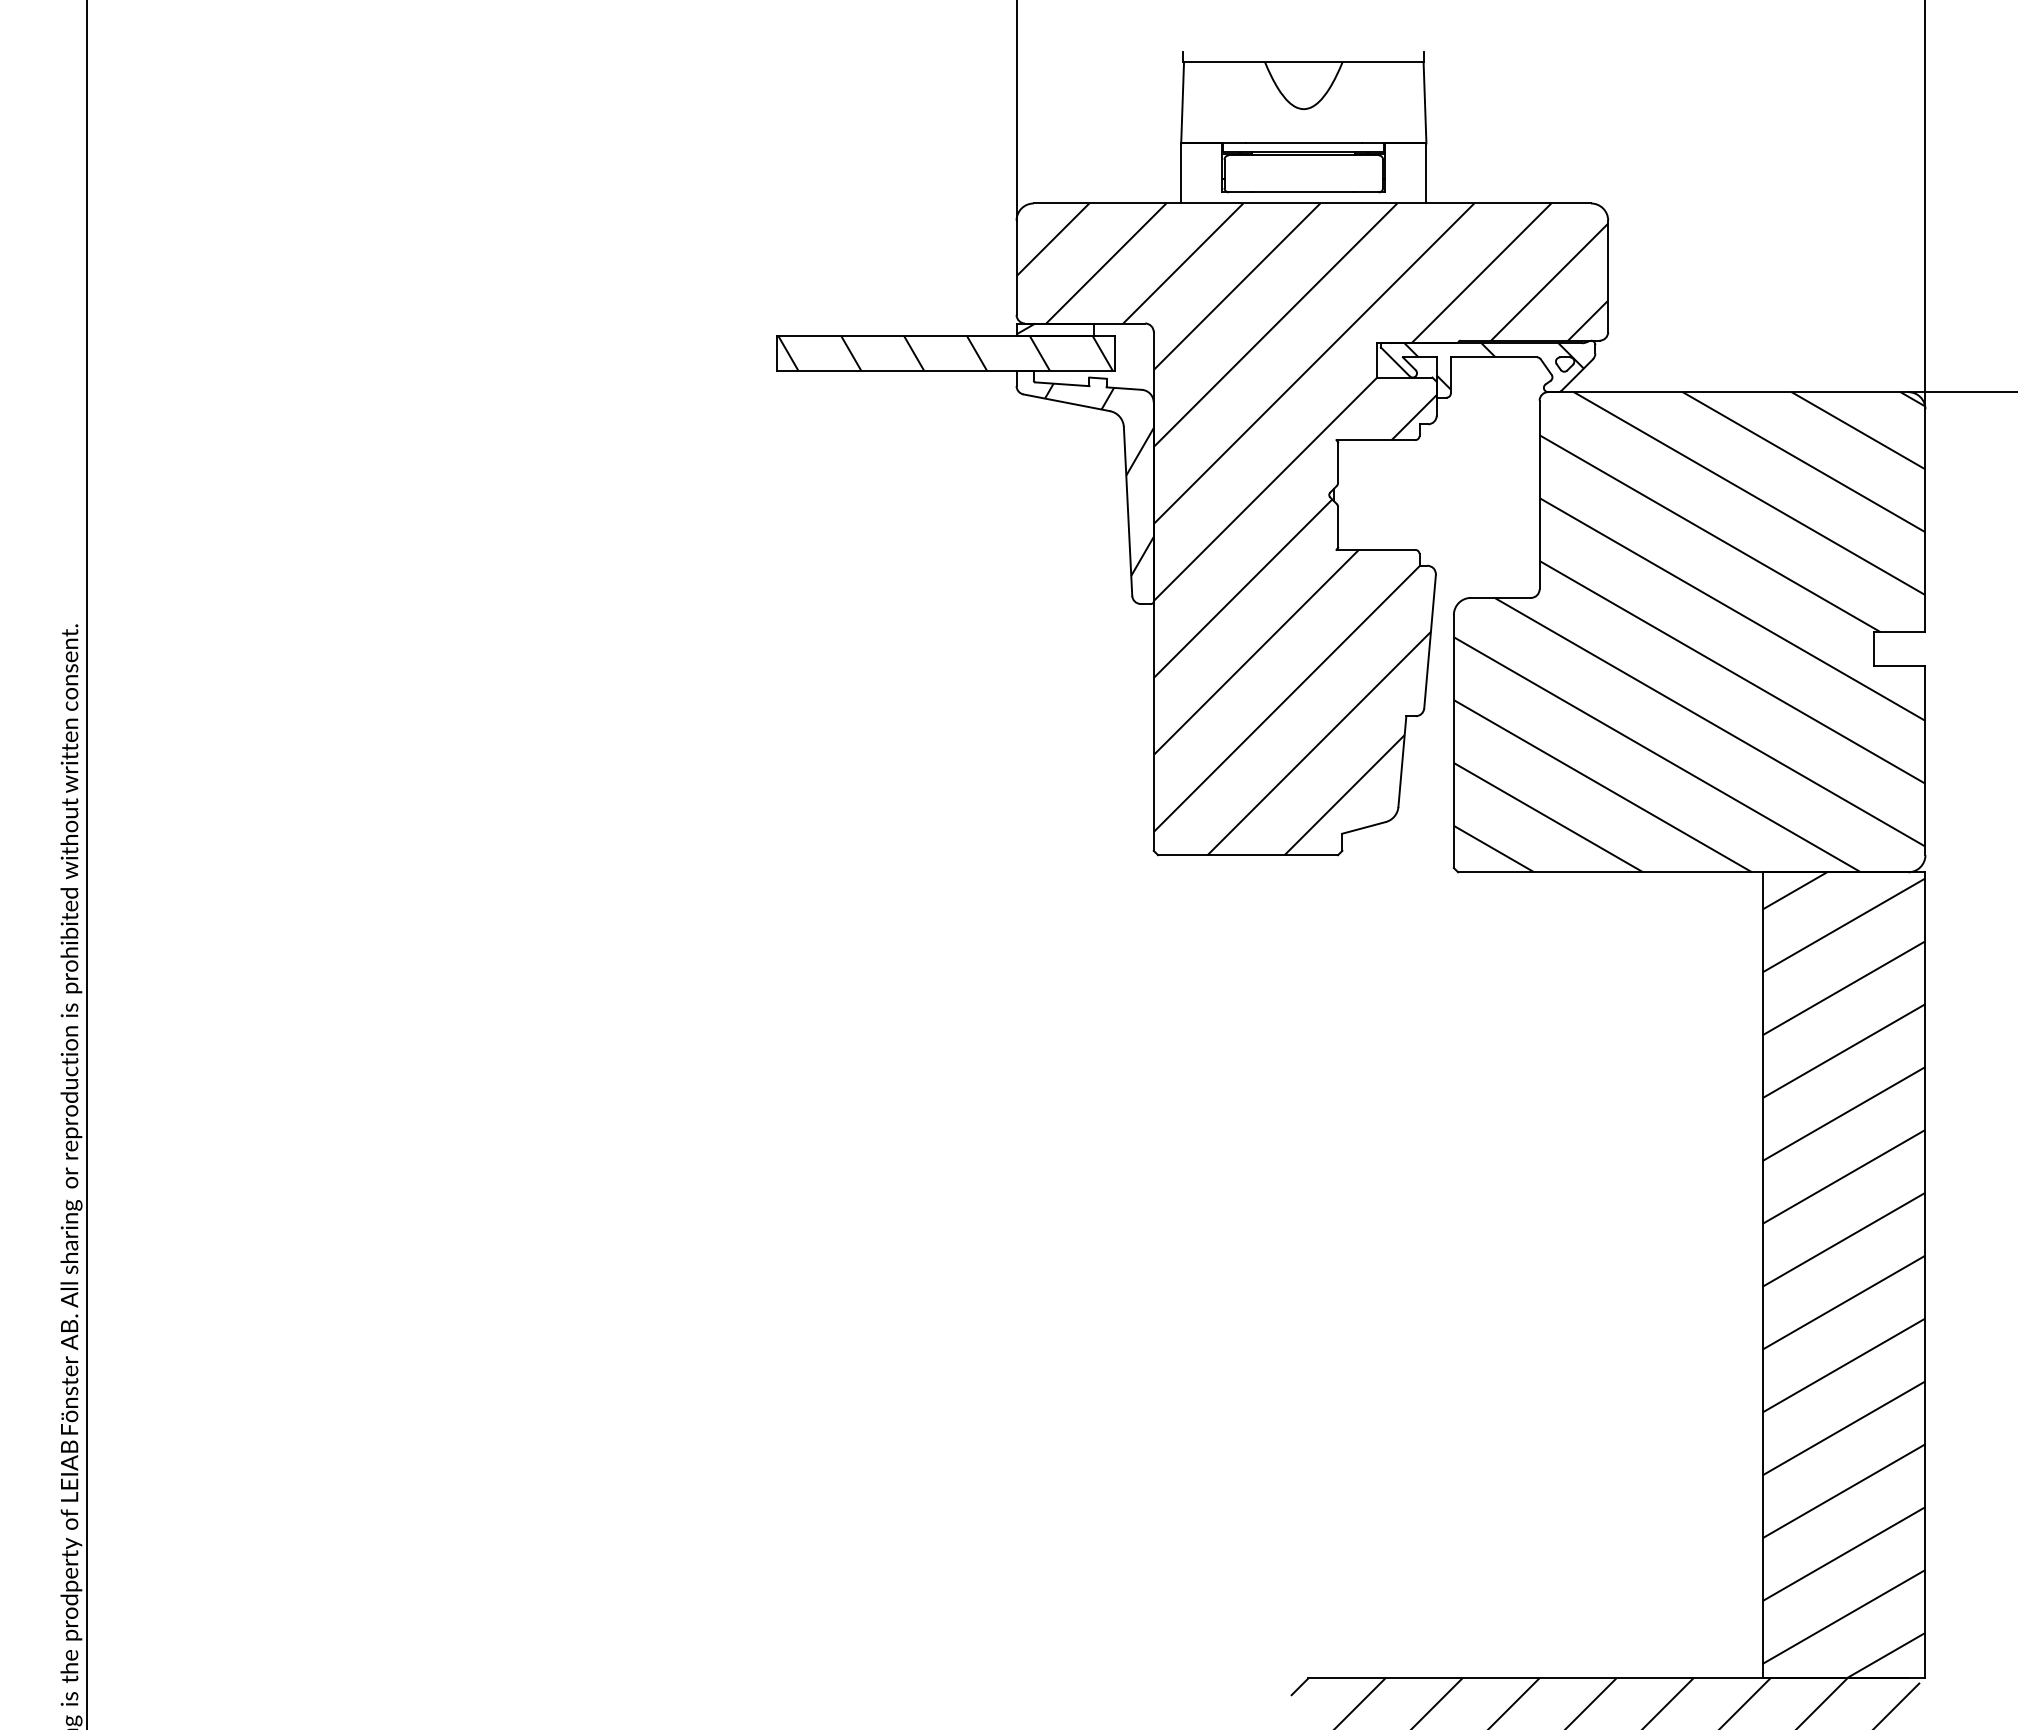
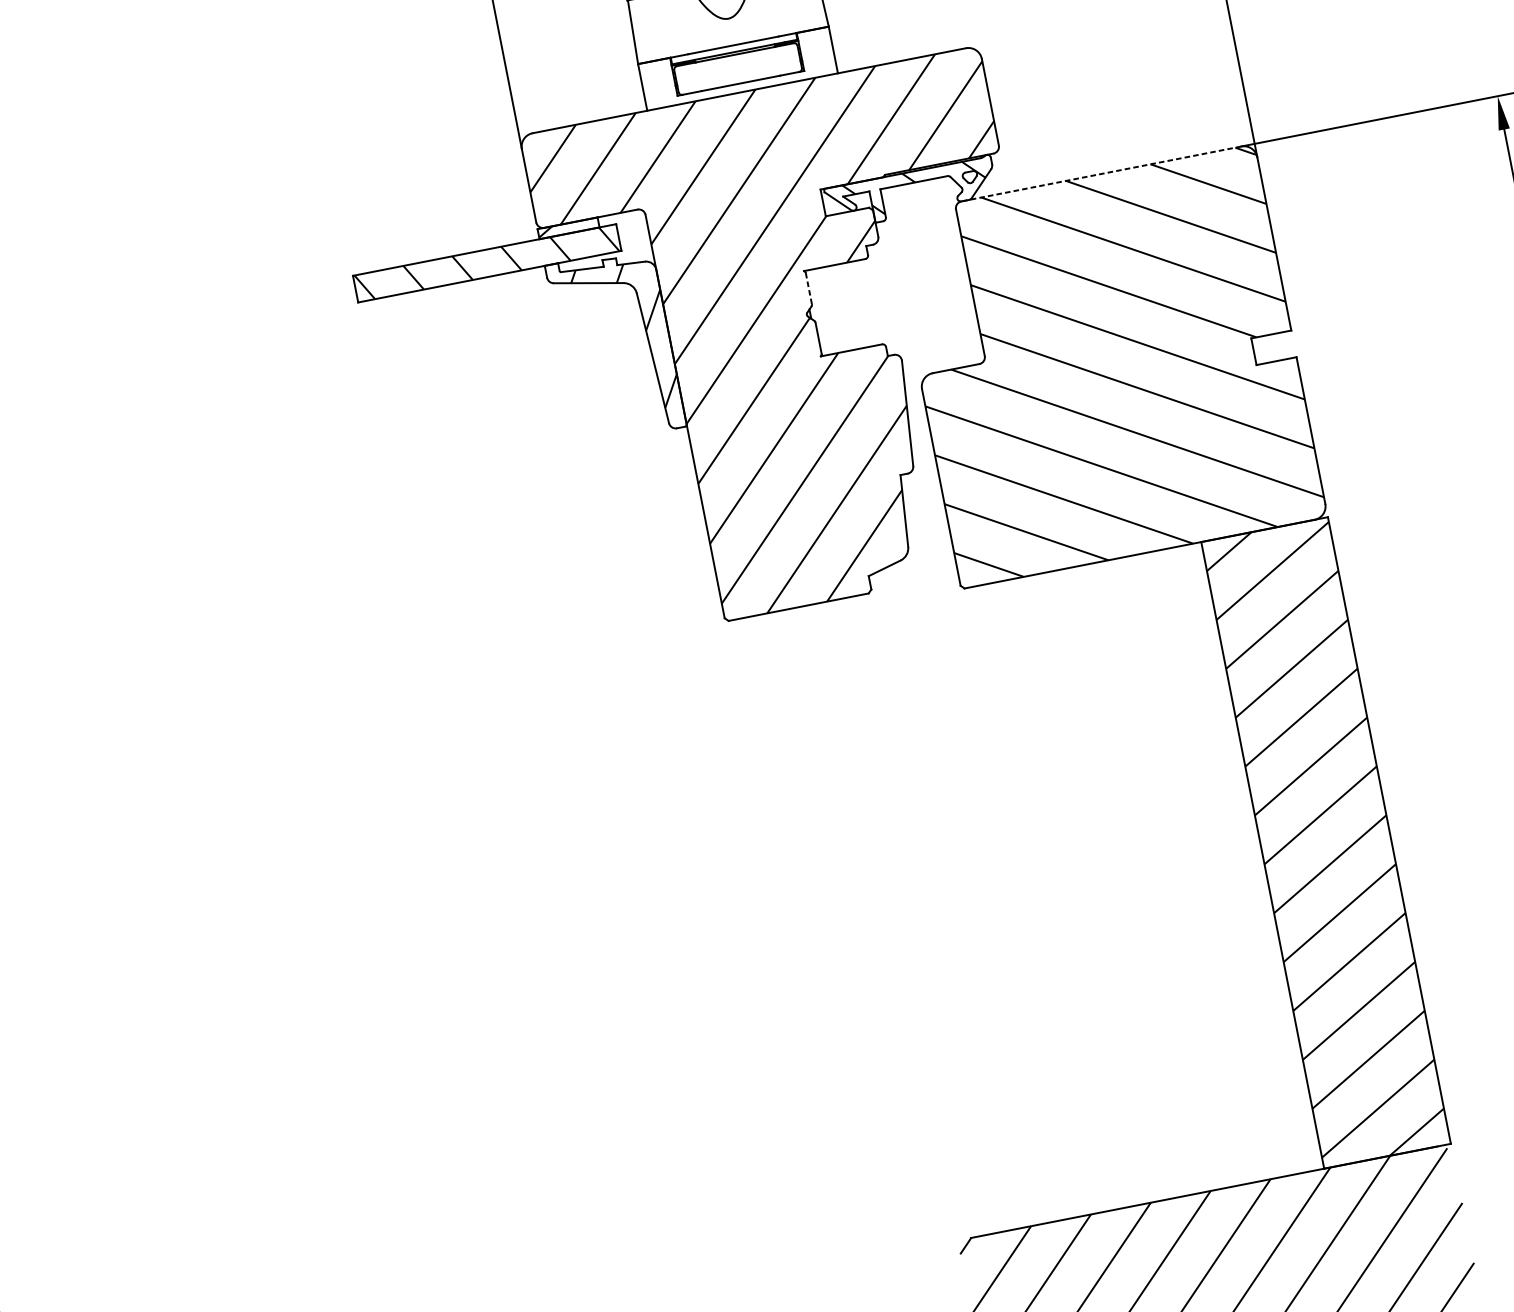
line: (1727, 392) -> (1100, 174), solid -> dashed
line: (1338, 462) -> (809, 288), solid -> dashed

